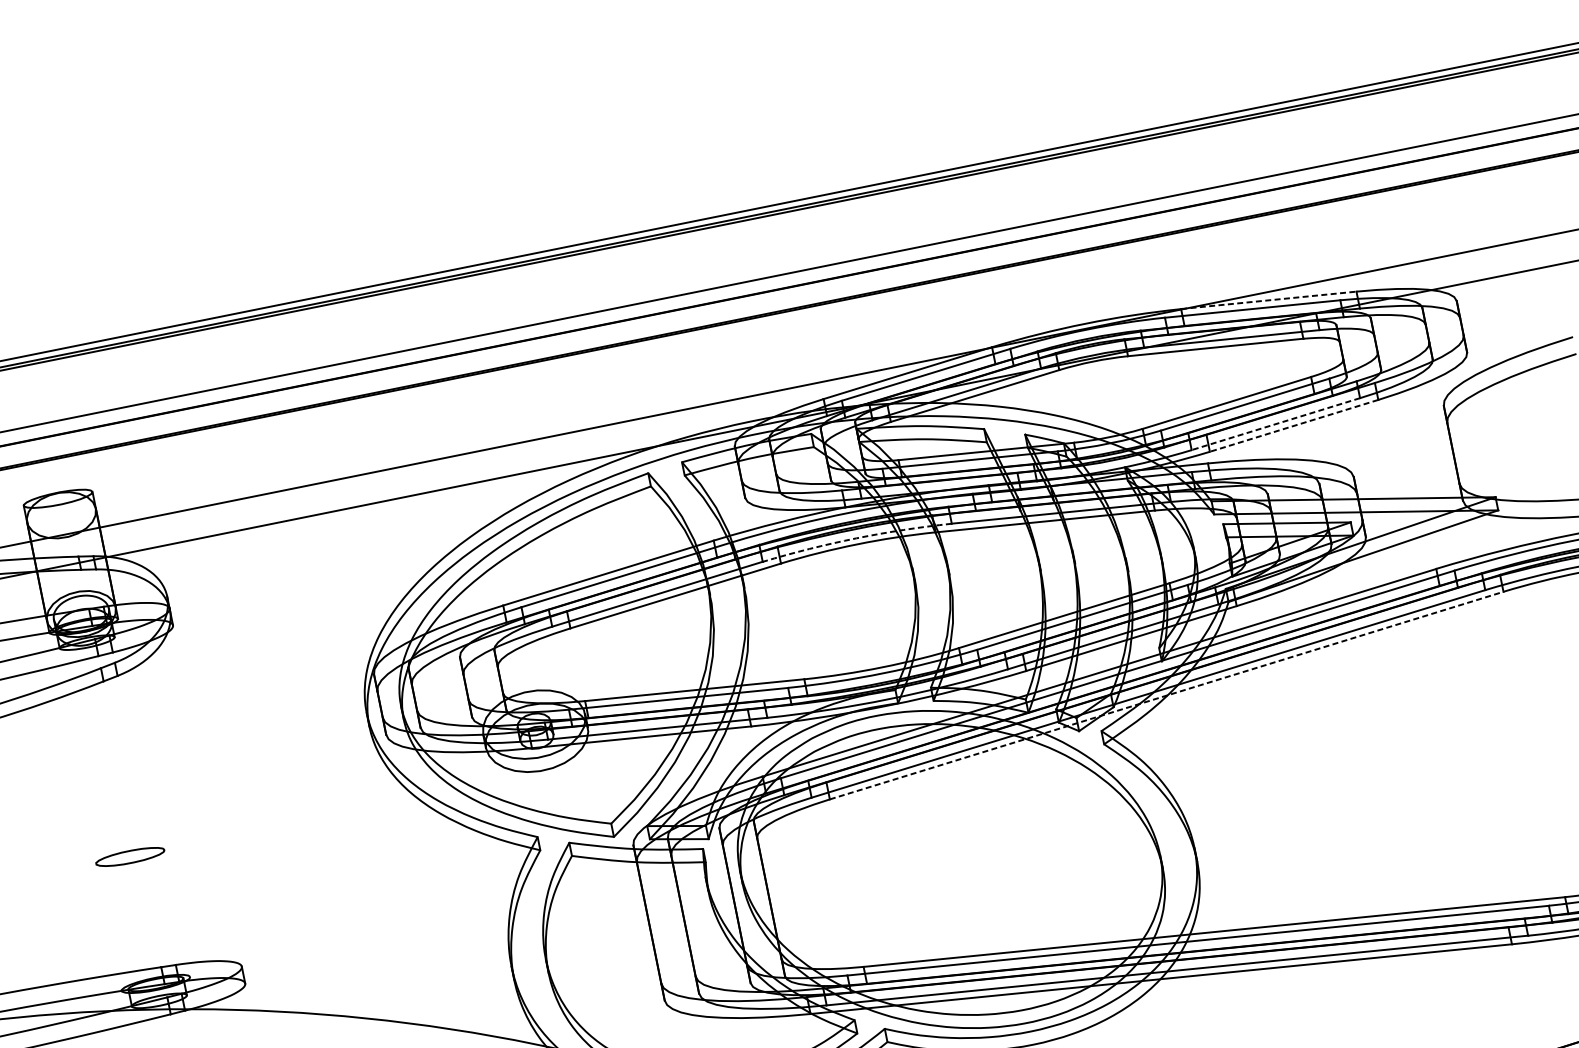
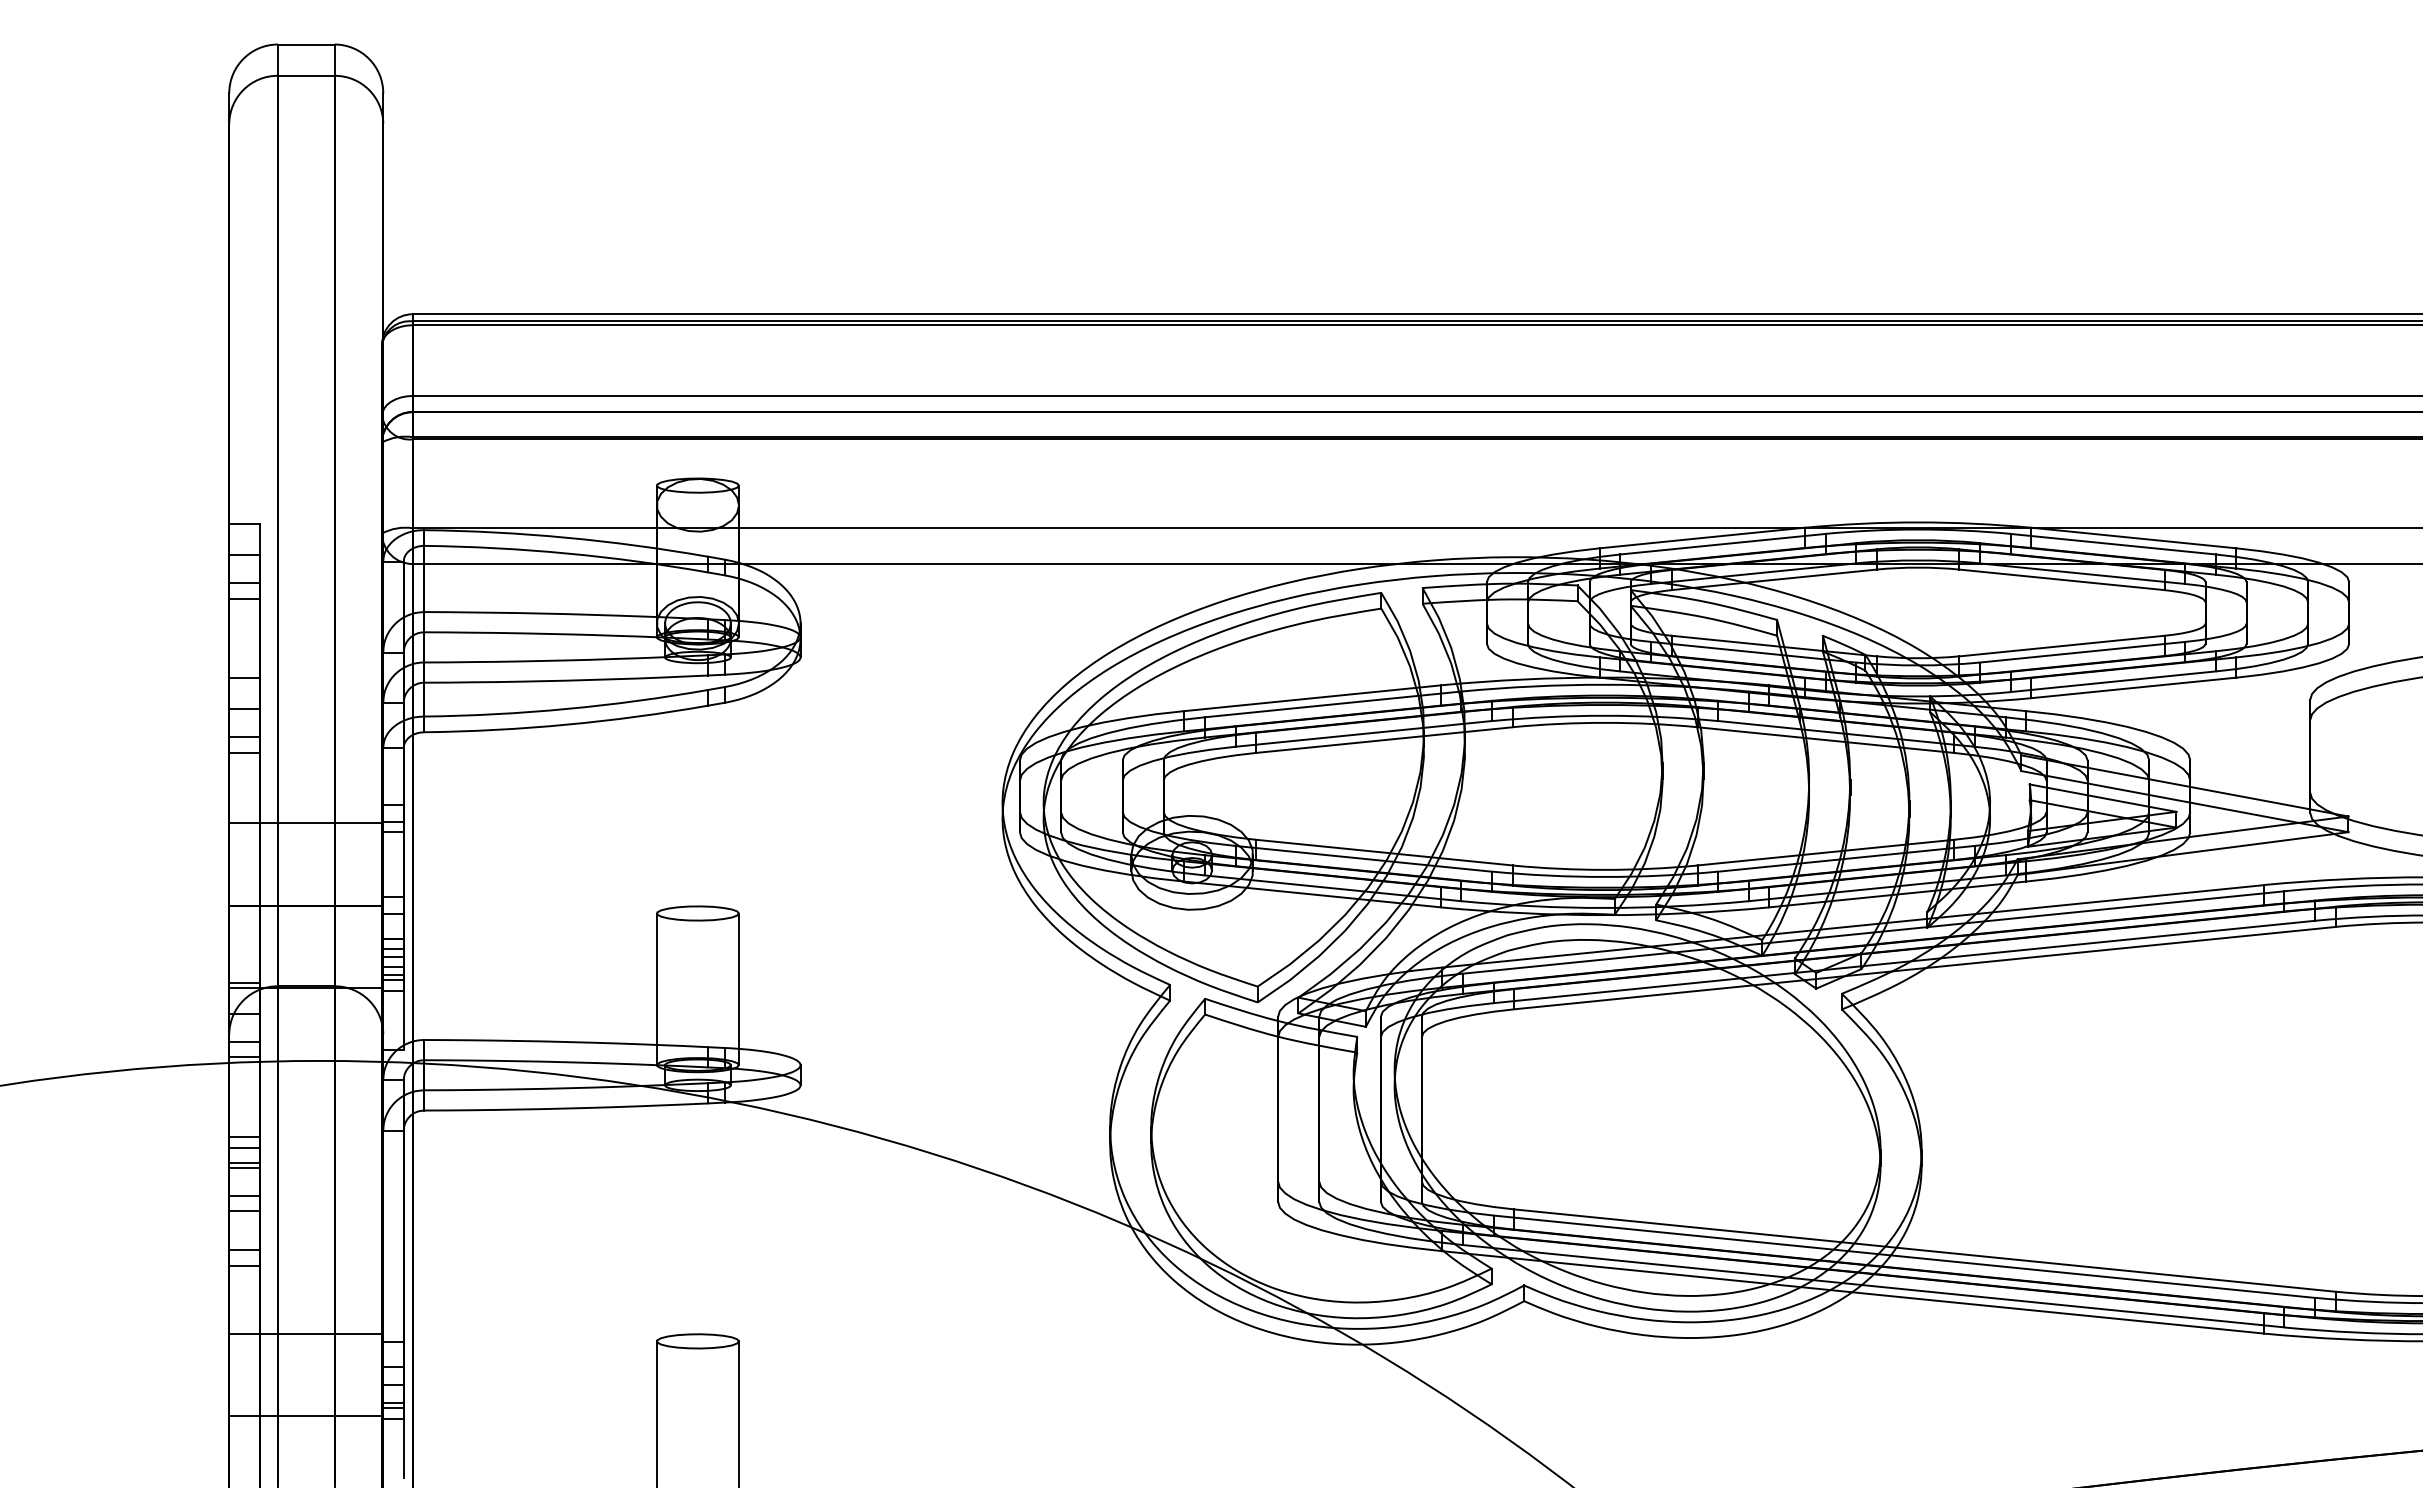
line: (1269, 300) -> (2134, 538), dashed -> solid
line: (1275, 424) -> (2112, 681), dashed -> solid
line: (1293, 425) -> (2133, 687), dashed -> solid
arc: (856, 538) -> (1605, 715), dashed -> solid
line: (1166, 696) -> (1924, 968), dashed -> solid
line: (177, 913) -> (739, 989), added
line: (108, 927) -> (656, 989), added

